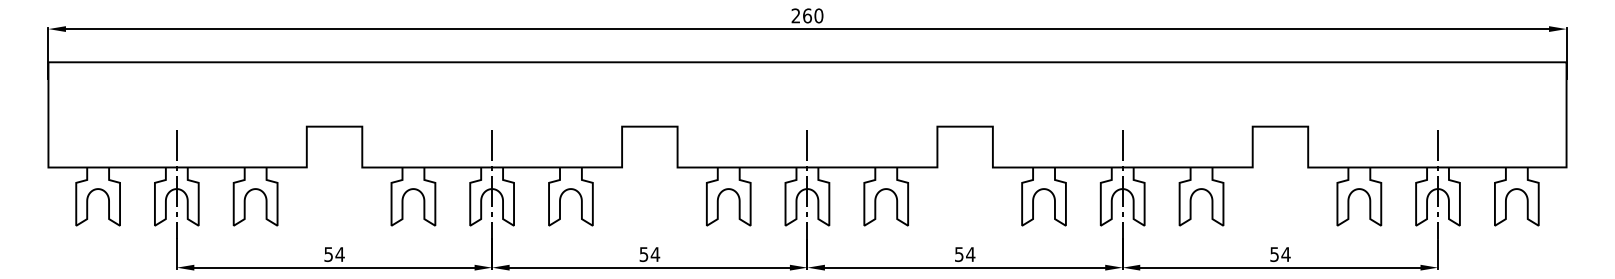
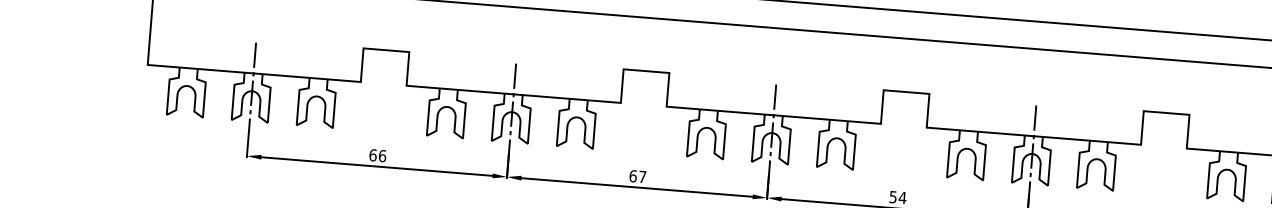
text: (334, 254) -> (377, 155), 54 -> 66
text: (649, 254) -> (637, 176), 54 -> 67

